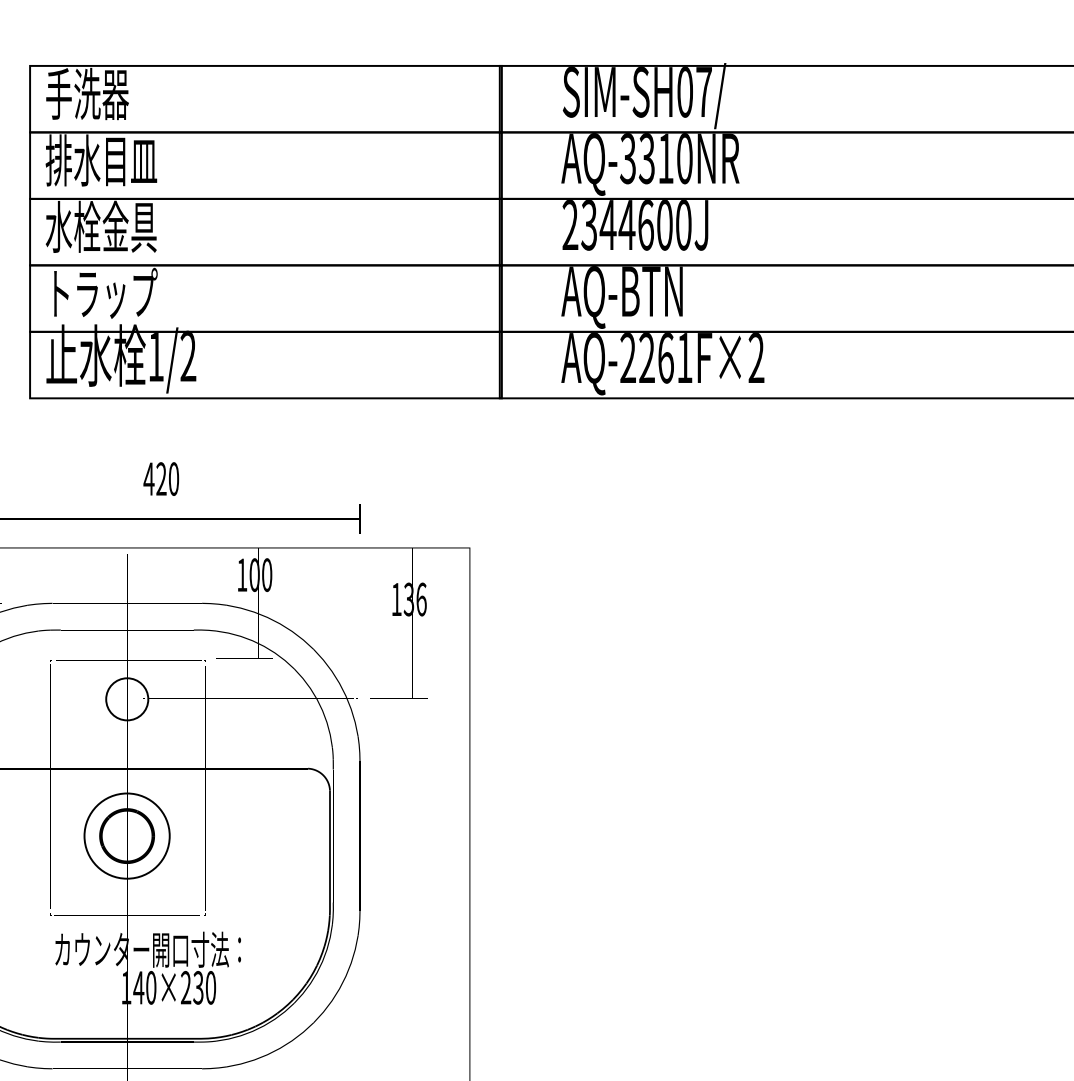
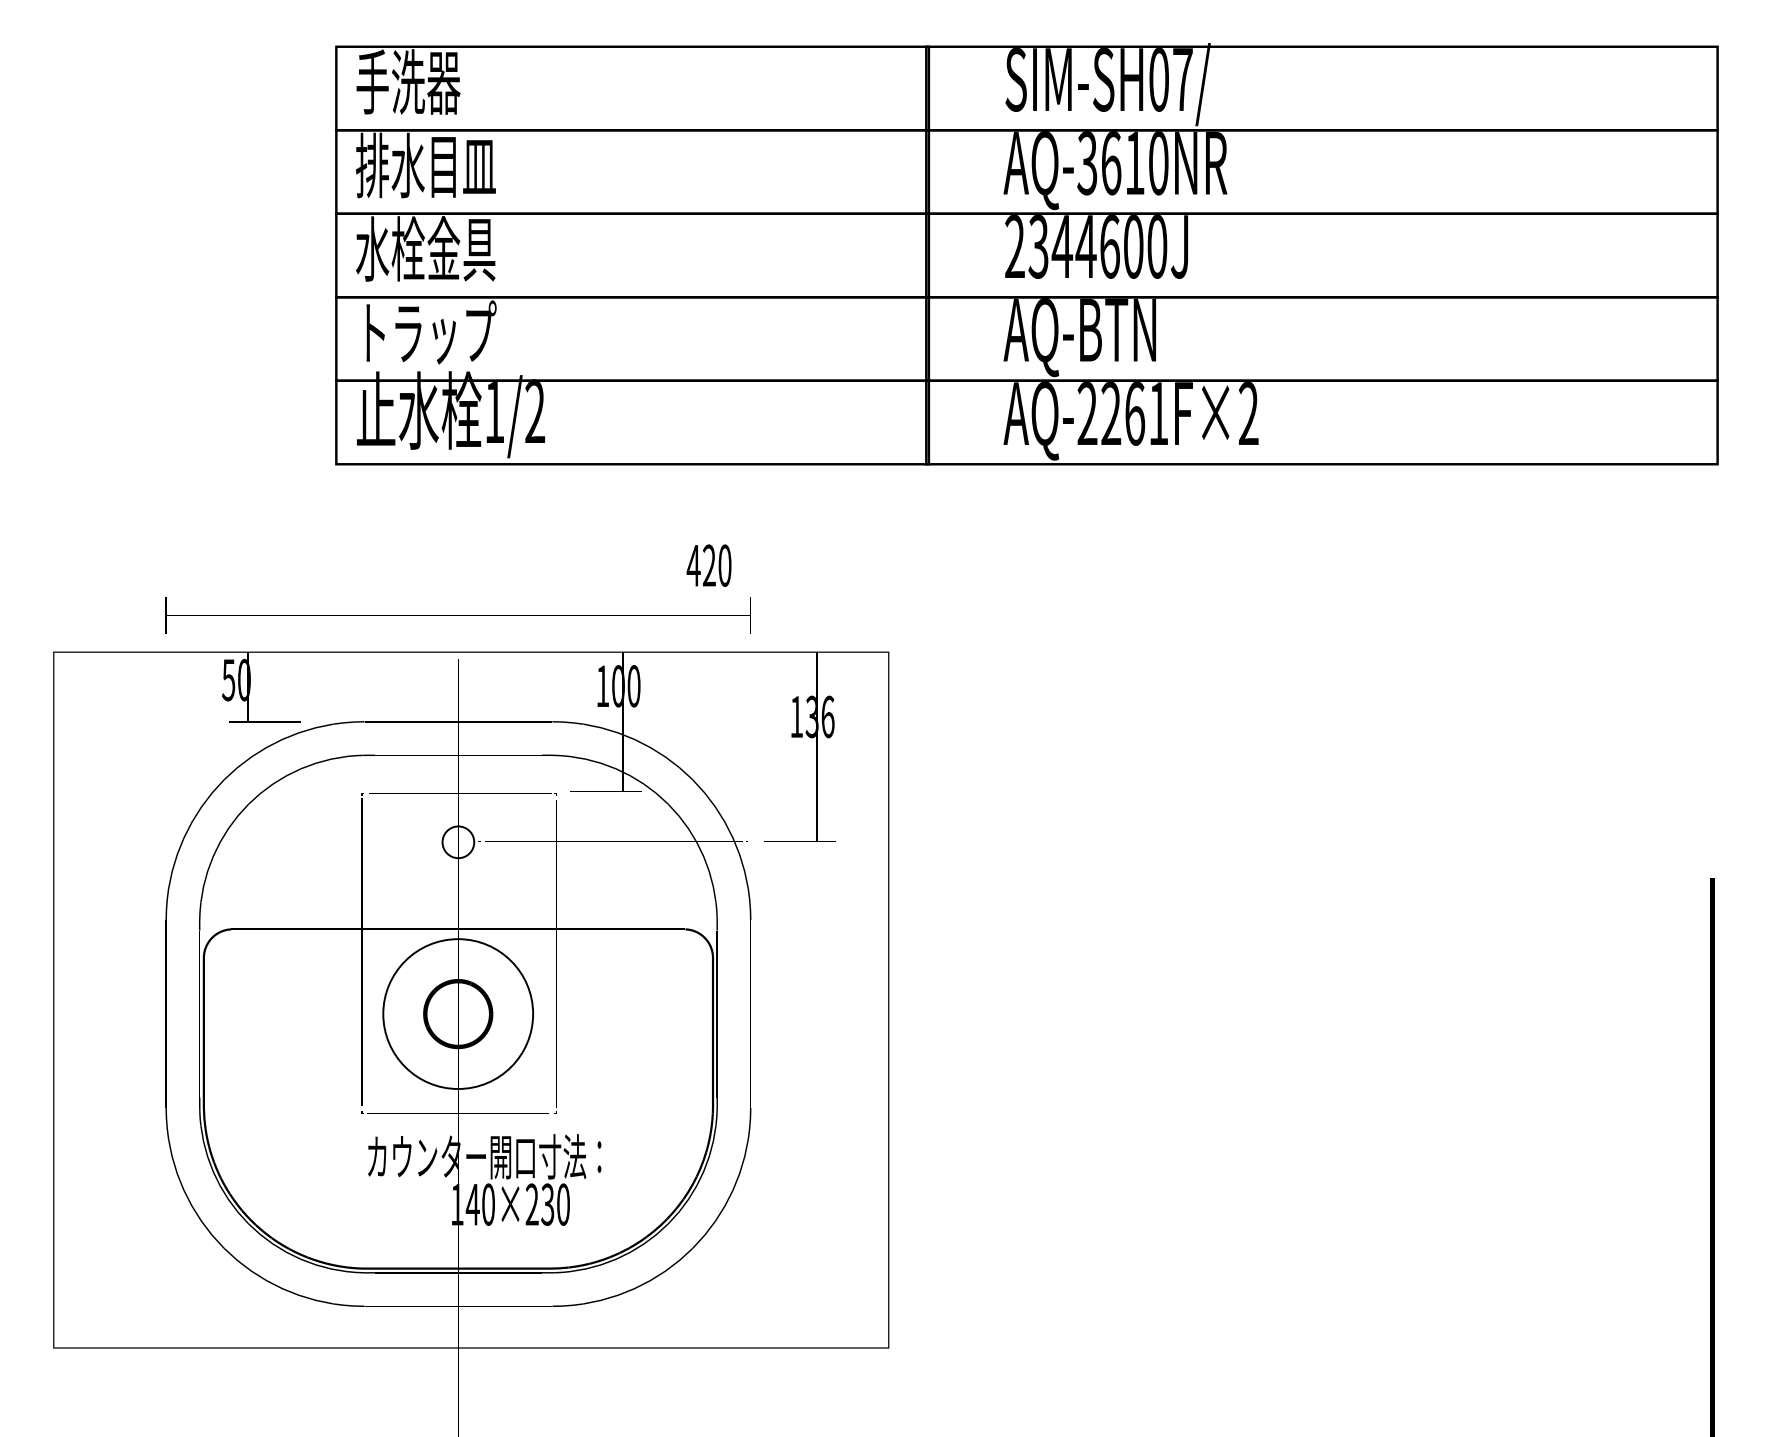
text: (647, 158) -> (1111, 163), AQ-3310NR -> AQ-3610NR
text: (160, 478) -> (708, 565), moved
circle: (126, 698) -> (457, 841), size x0.6
circle: (126, 835) -> (457, 1013), size x1.4

